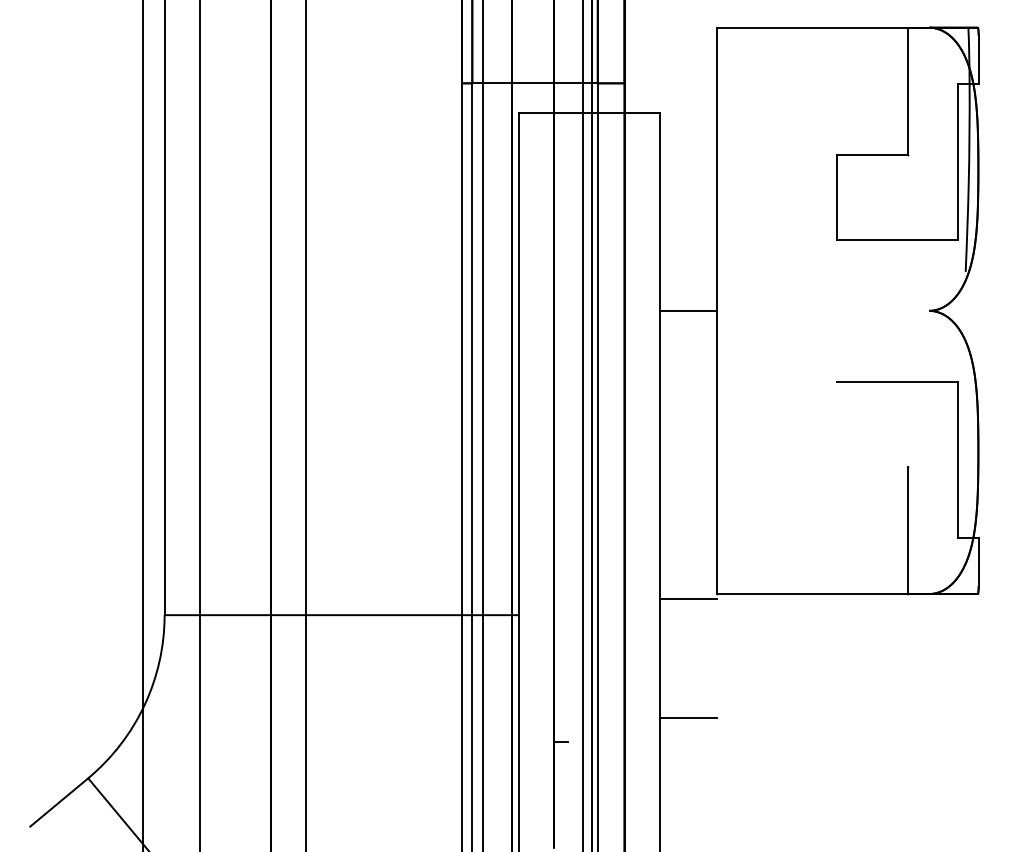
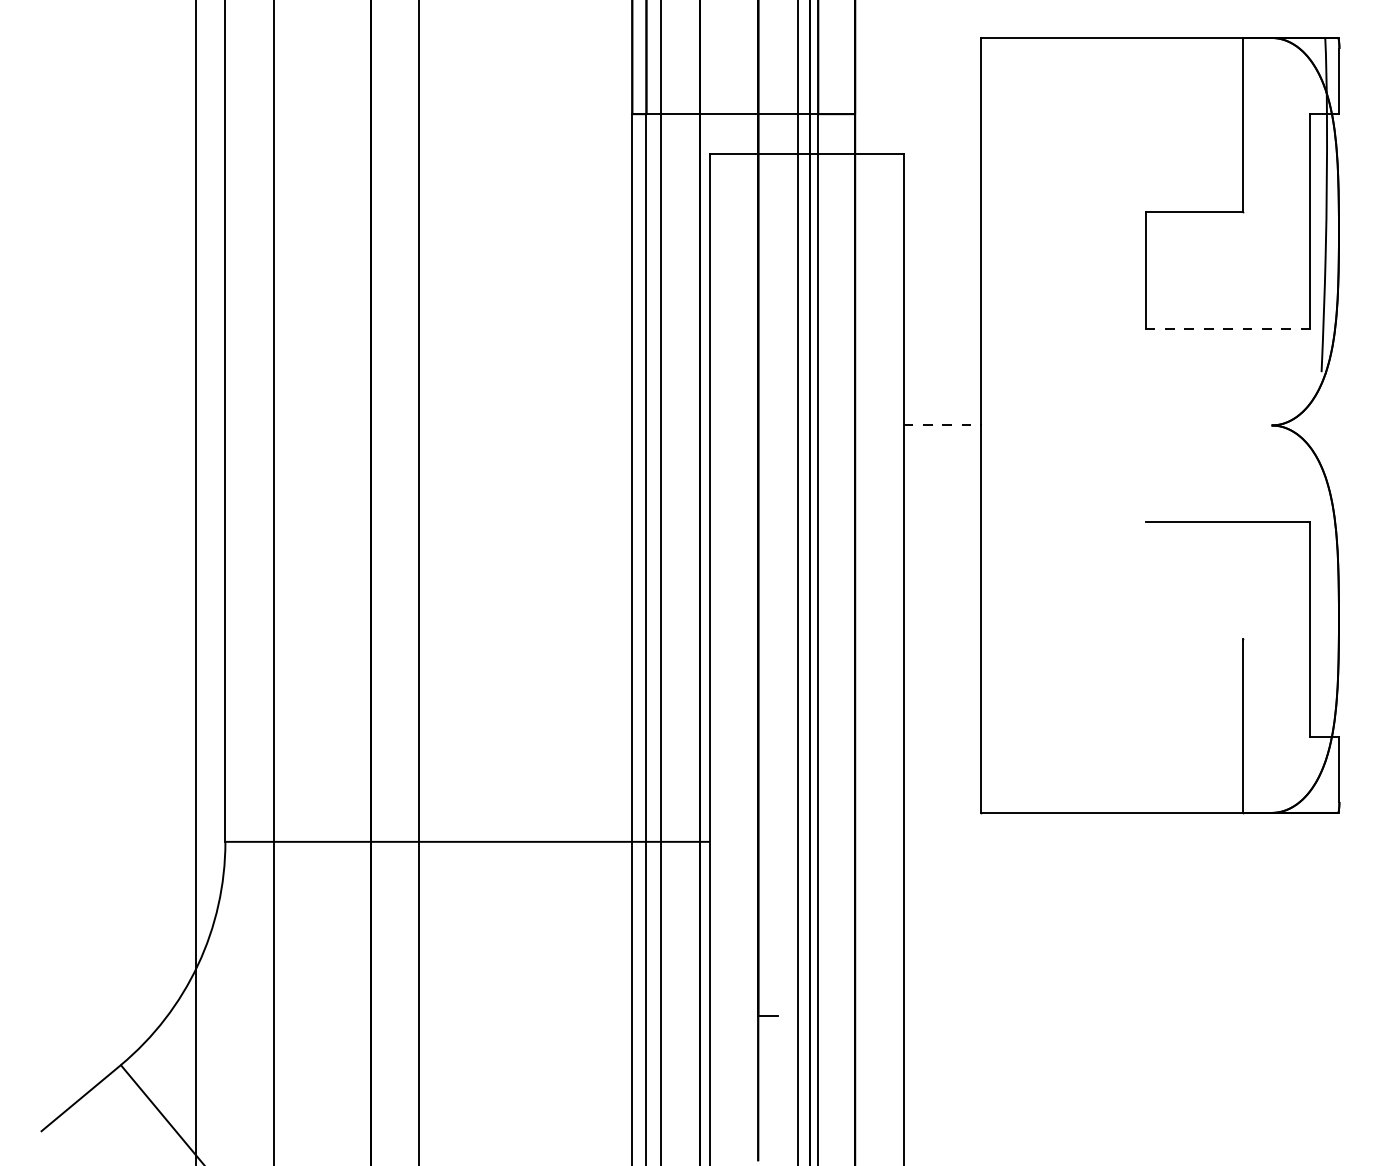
line: (896, 240) -> (1226, 329), solid -> dashed
line: (688, 310) -> (942, 424), solid -> dashed
line: (688, 598) -> (942, 819), removed
line: (688, 717) -> (942, 981), removed

